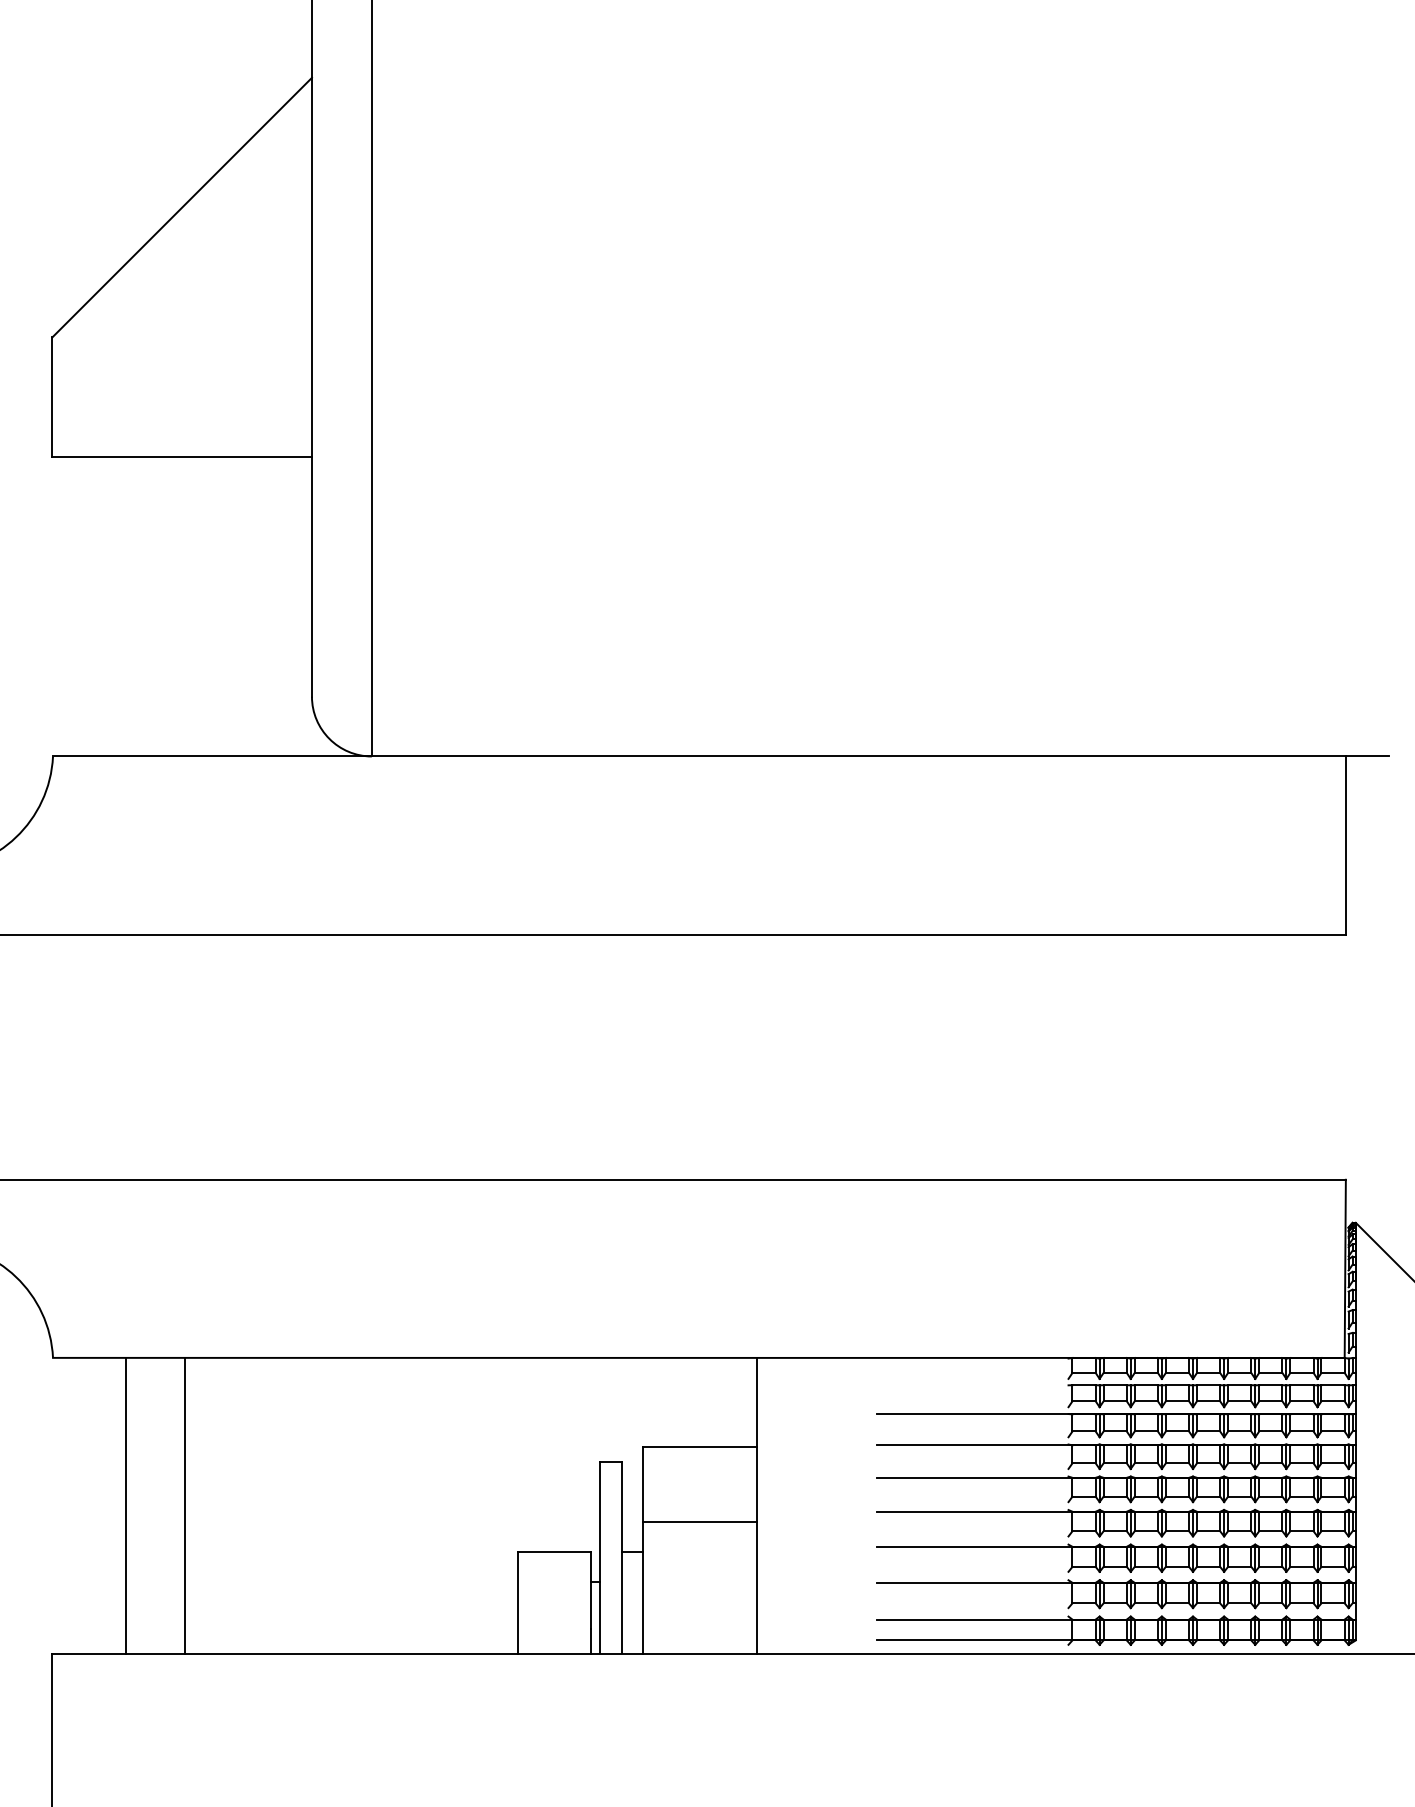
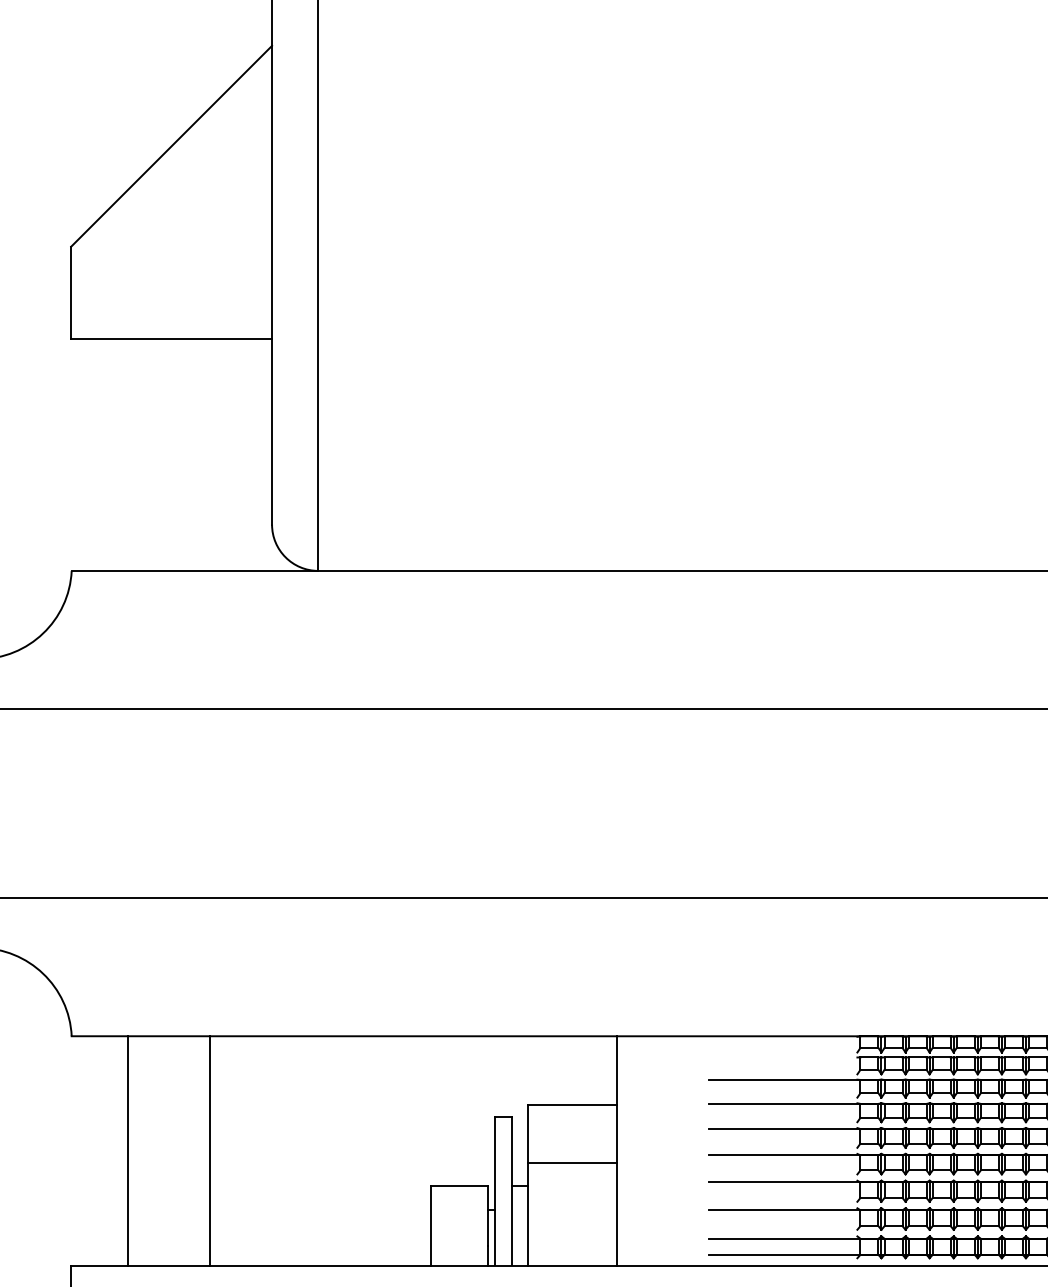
line: (185, 1505) -> (209, 1150), moved

